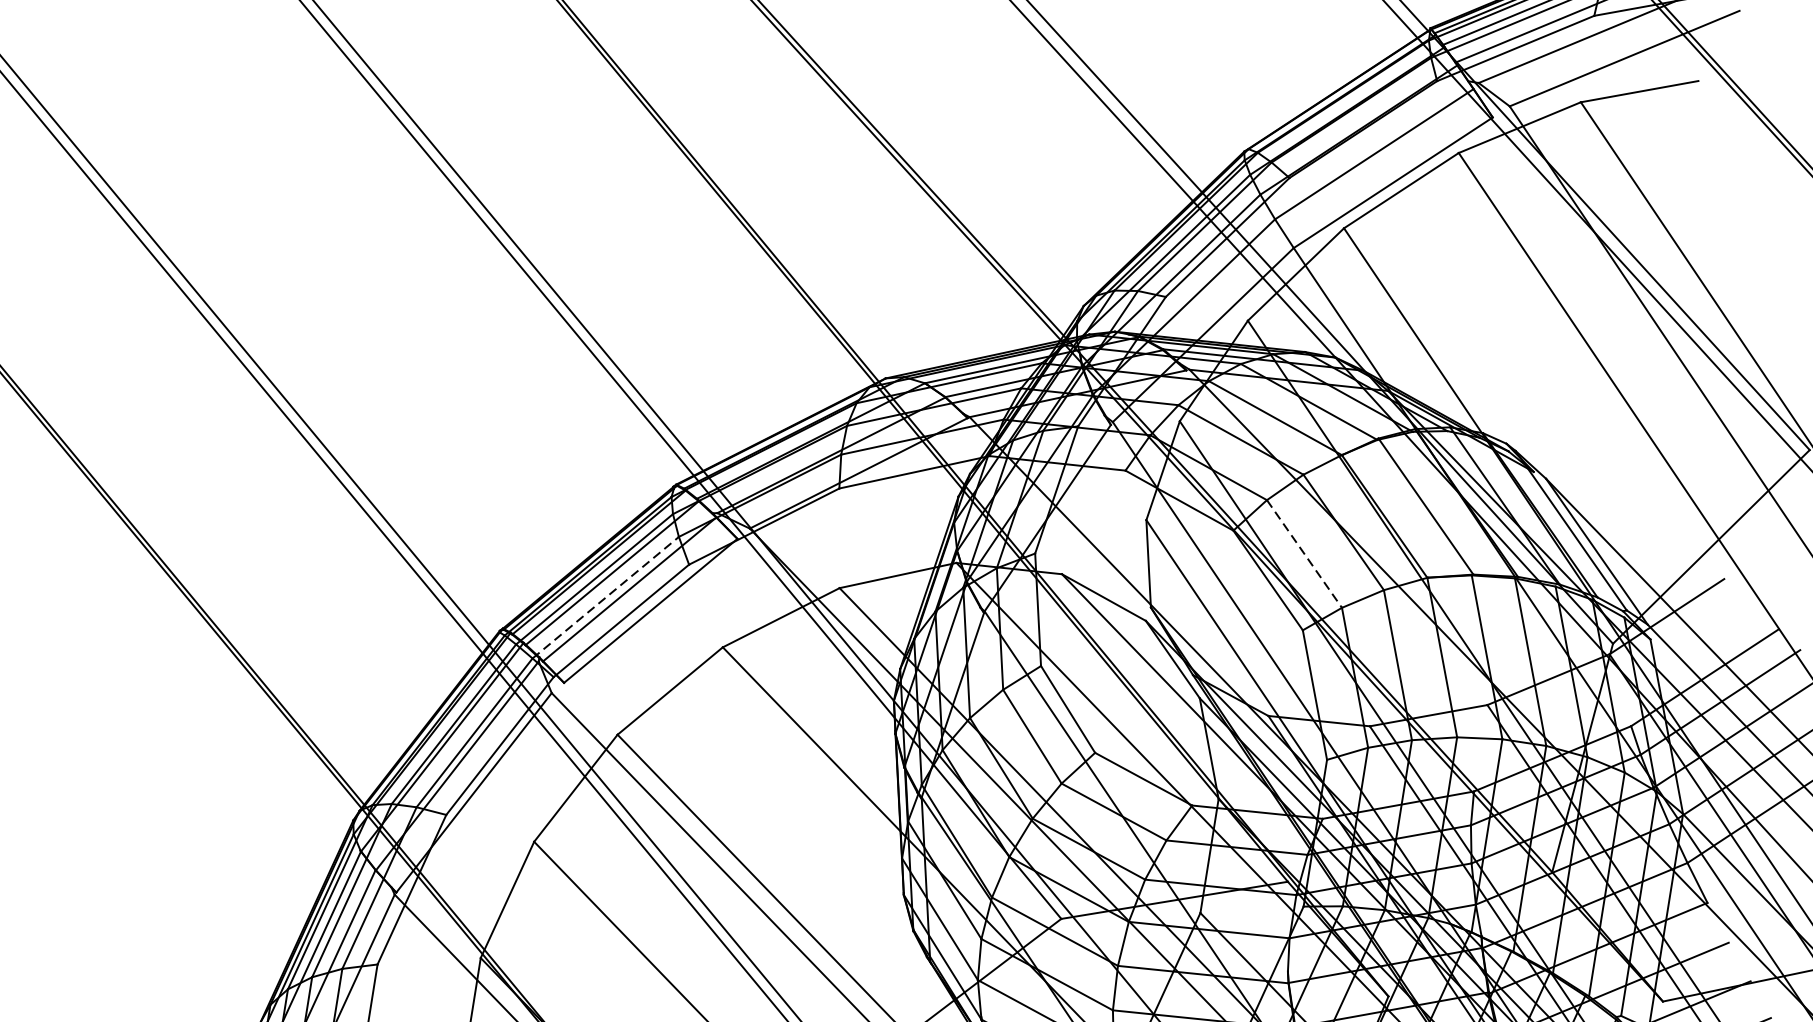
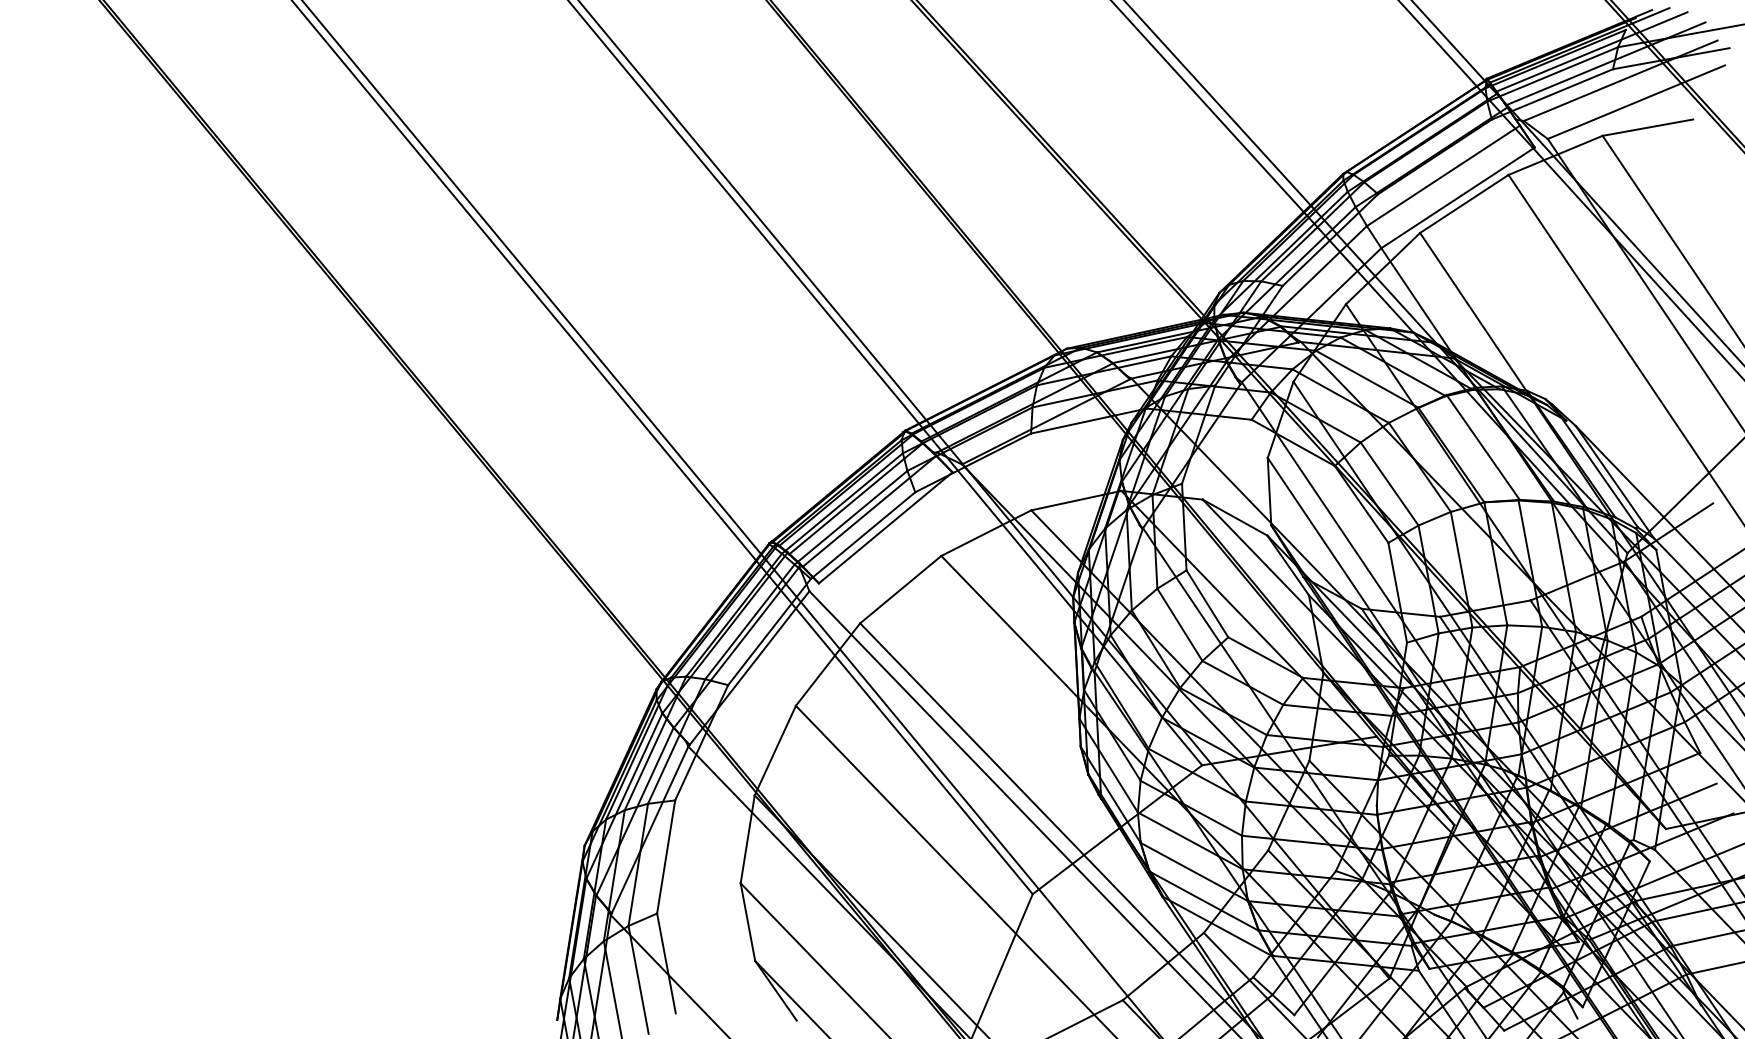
line: (1304, 554) -> (1389, 484), dashed -> solid
line: (606, 597) -> (851, 517), dashed -> solid

